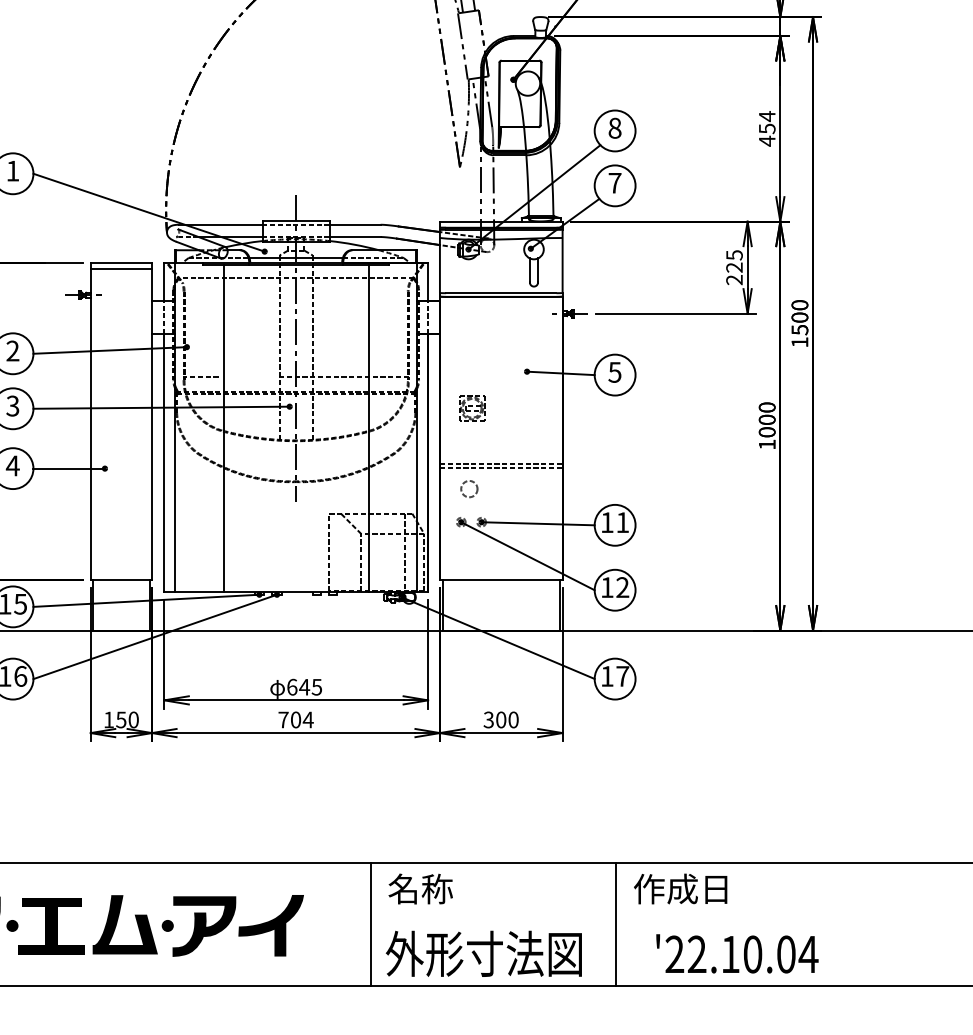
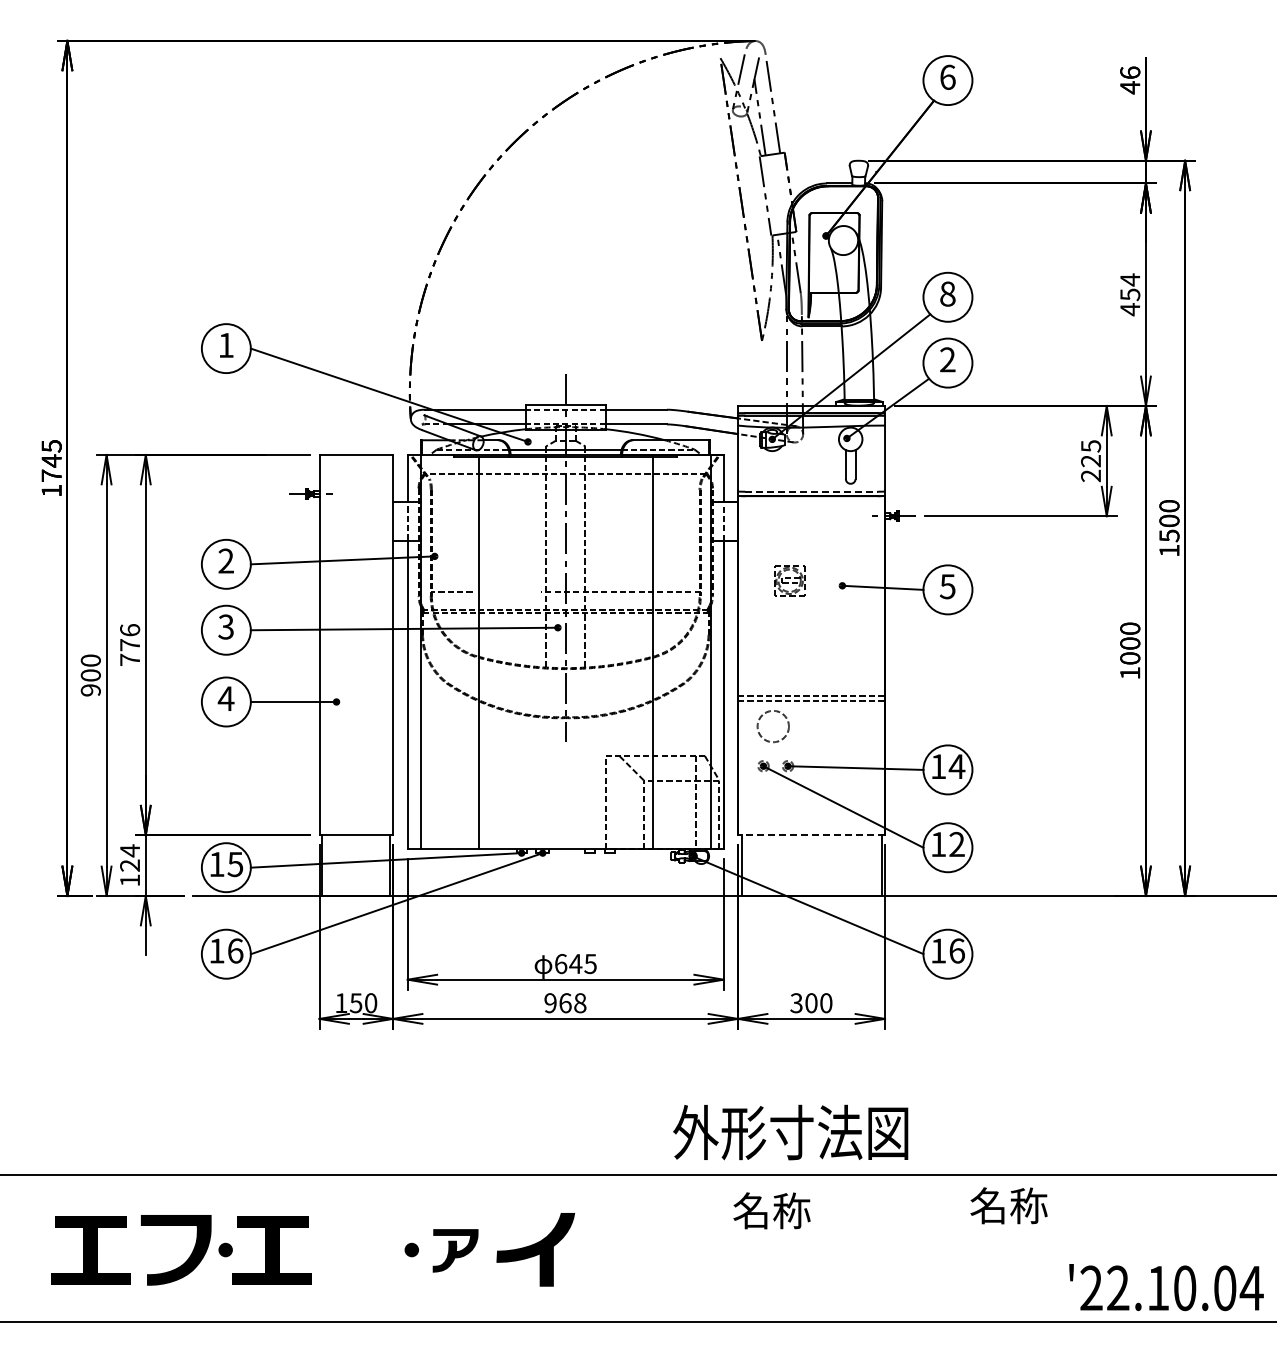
text: (614, 182) -> (947, 359), 7 -> 2
line: (121, 268) -> (356, 462), removed
line: (502, 293) -> (812, 491), solid -> dashed
part: (472, 408) -> (789, 580), moved
circle: (469, 489) -> (773, 726), size x1.6
text: (622, 522) -> (956, 766), 11 -> 14
line: (501, 580) -> (811, 835), solid -> dashed
text: (622, 675) -> (956, 950), 17 -> 16
text: (296, 720) -> (565, 1003), 704 -> 968
text: (420, 888) -> (771, 1210), moved
text: (680, 888) -> (1026, 1205), 作成日 -> 名称
part: (117, 922) -> (351, 1246), removed
line: (371, 924) -> (655, 1248), removed
line: (616, 924) -> (949, 1248), removed
part: (204, 926) -> (455, 1250), size x0.6
text: (483, 953) -> (790, 1132), moved
text: (737, 953) -> (1166, 1287), moved

